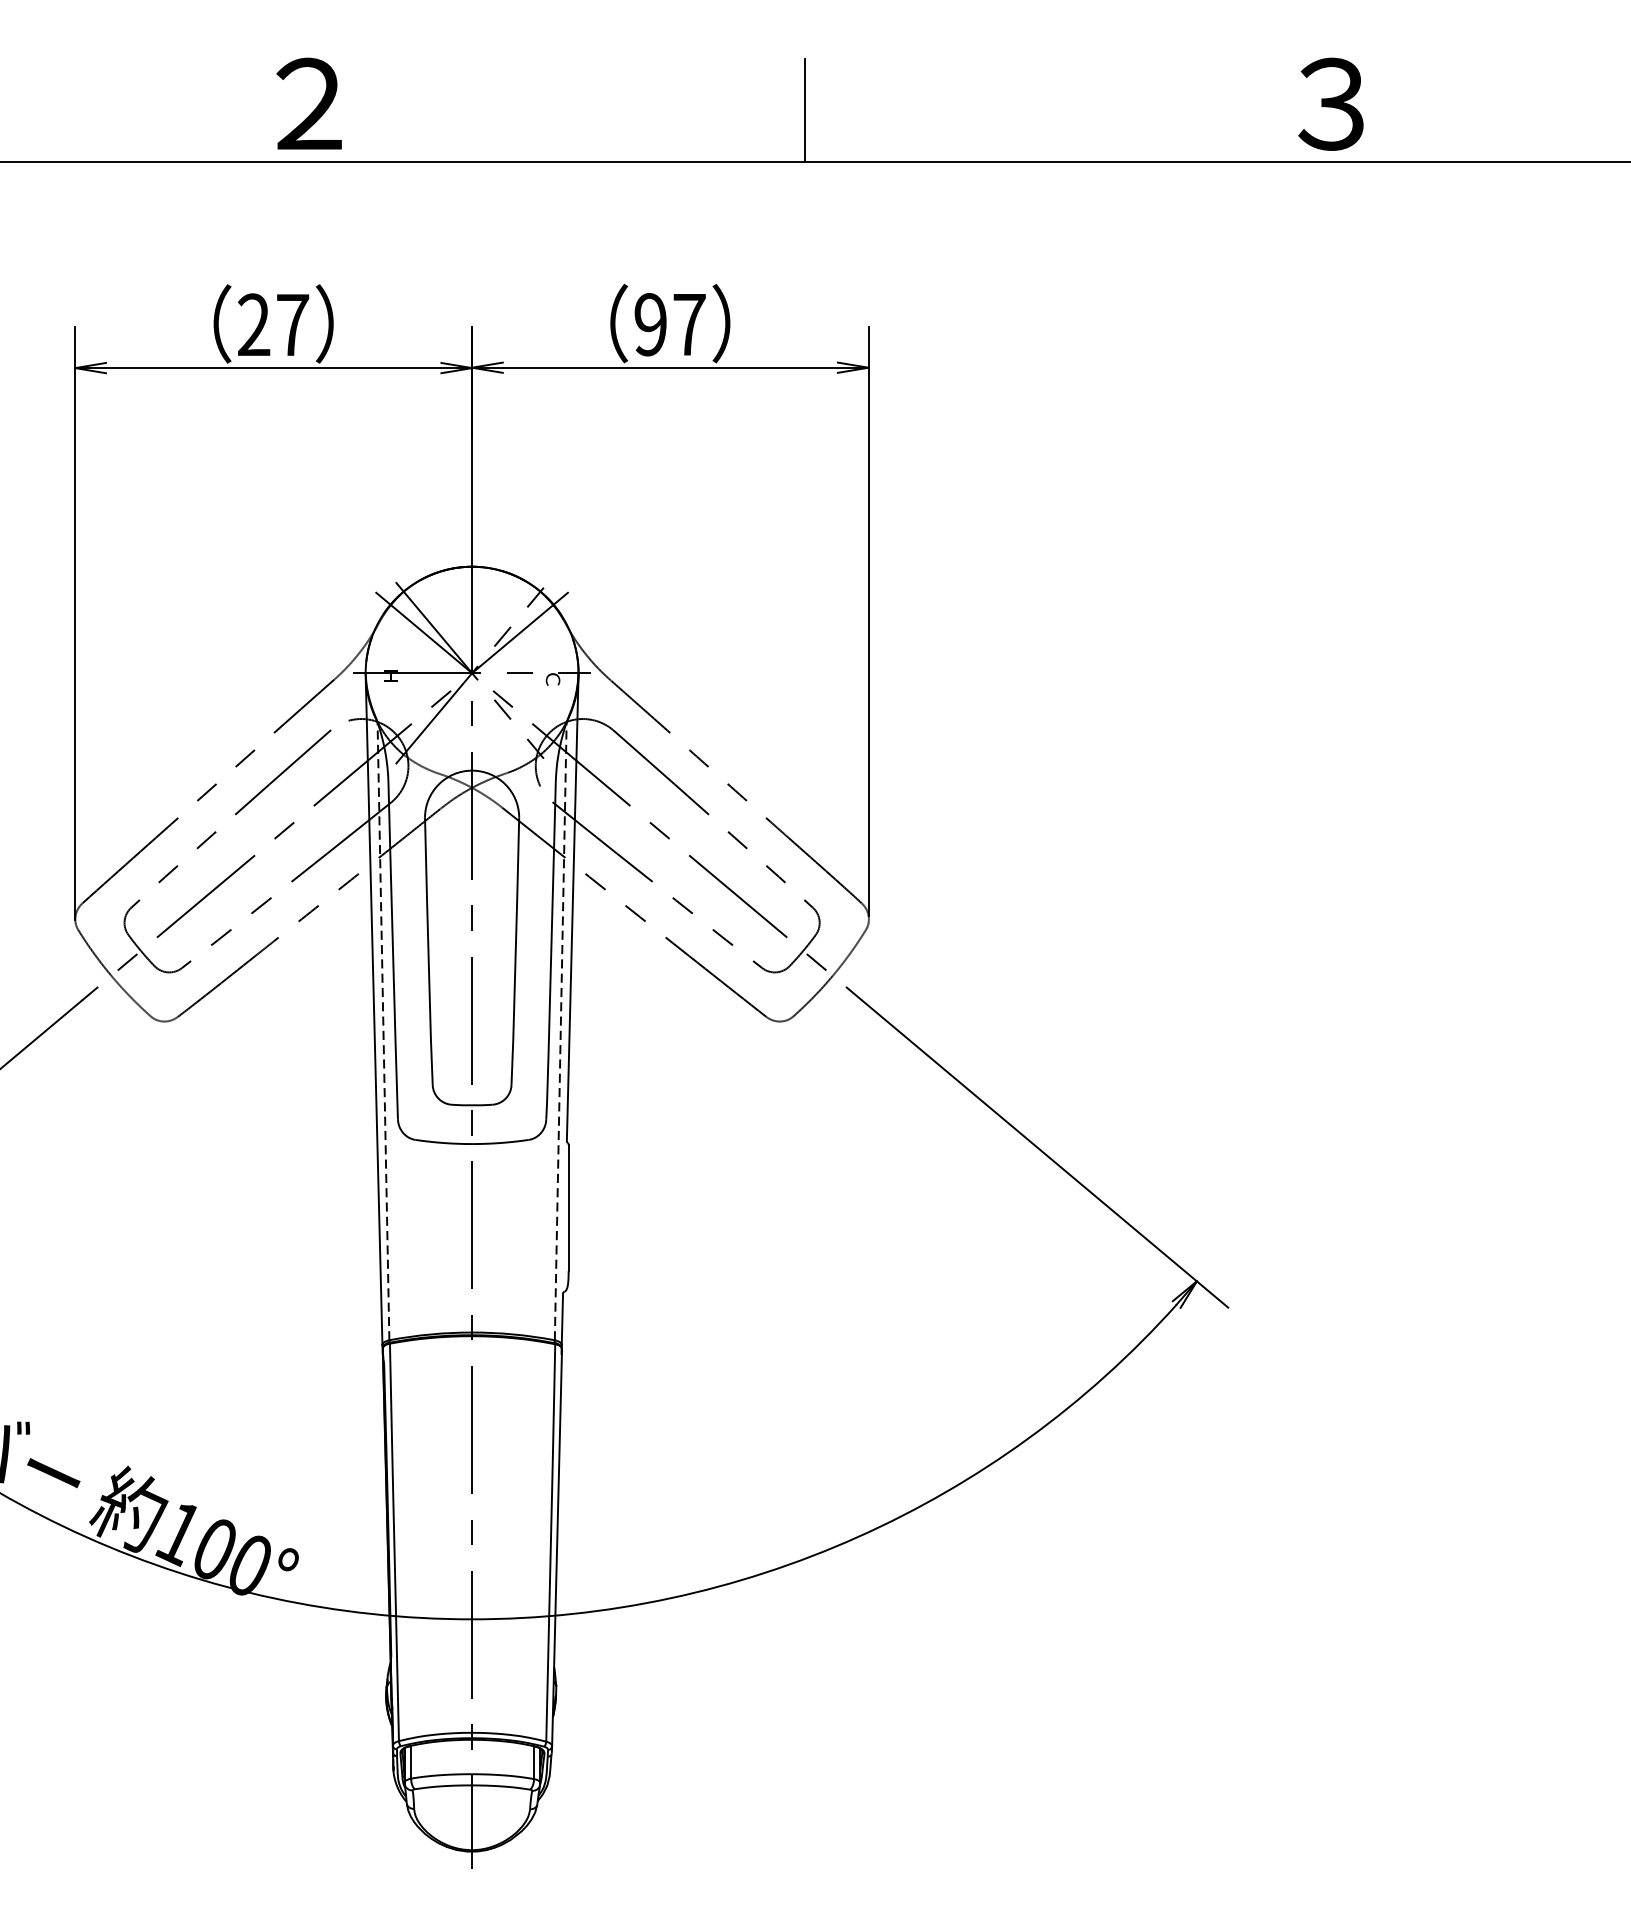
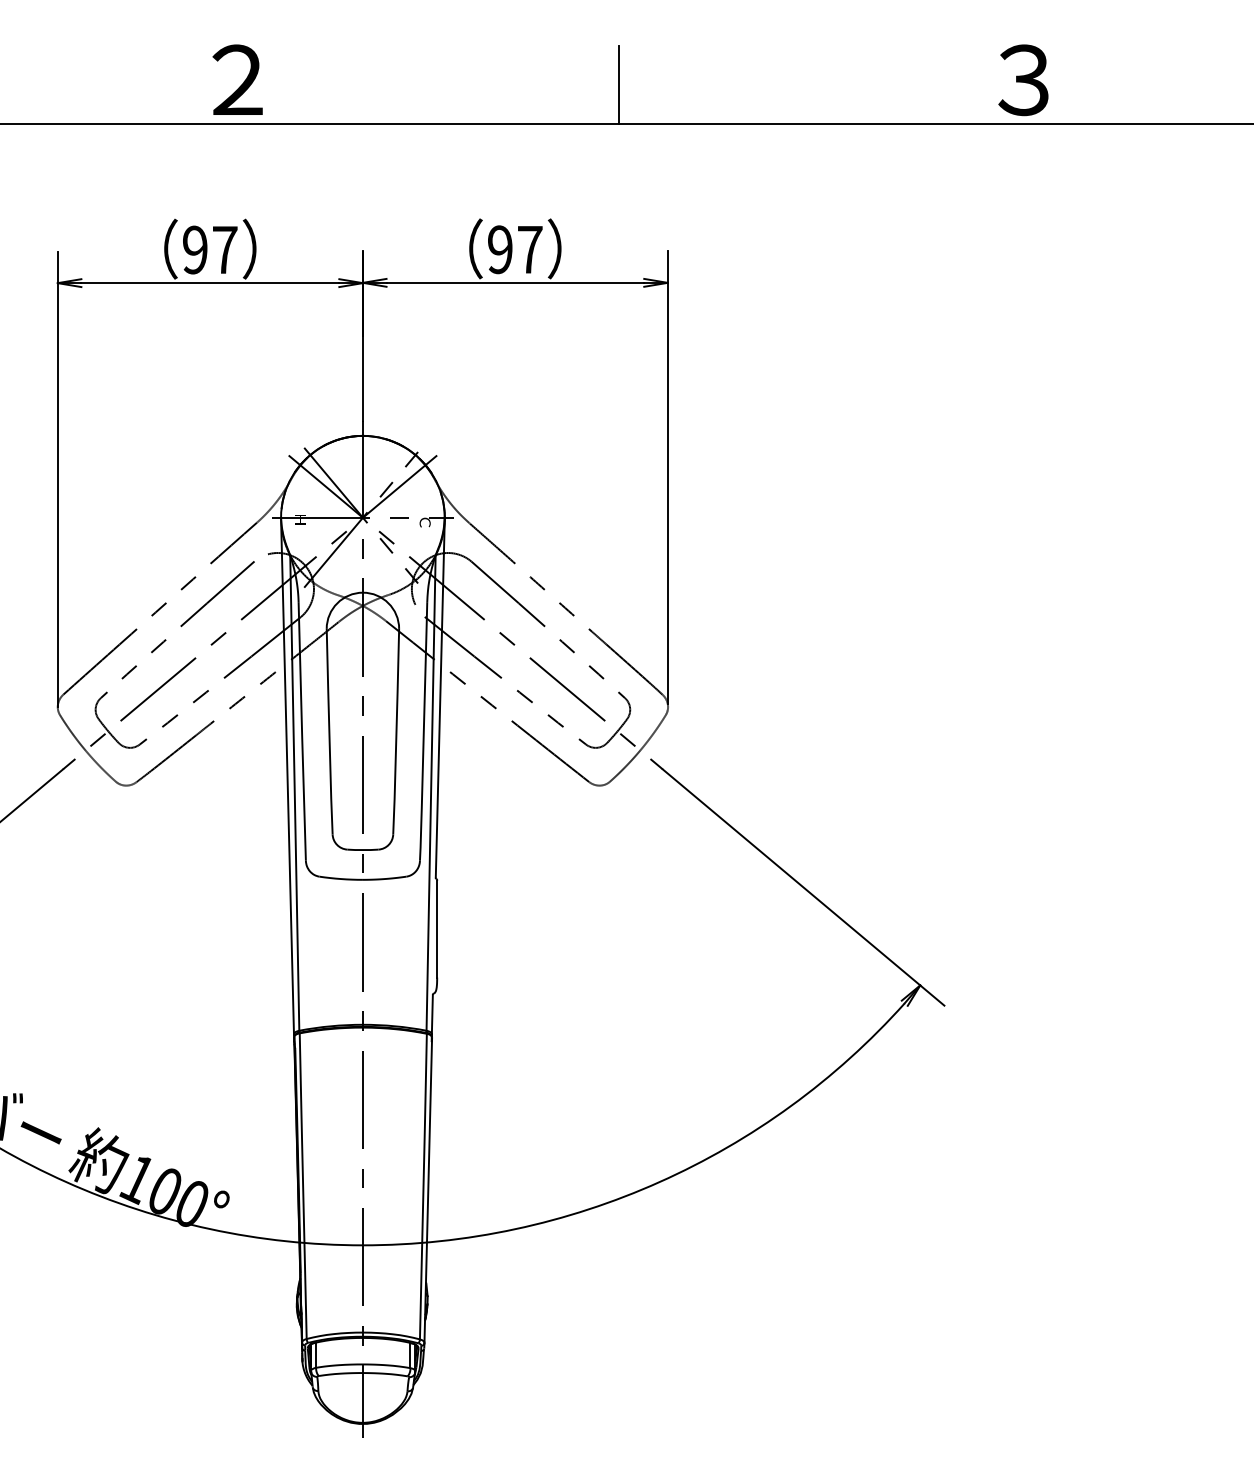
text: (254, 325) -> (195, 250), 27 -> 97
line: (383, 1031) -> (294, 793), dashed -> solid
line: (561, 1031) -> (431, 793), dashed -> solid

